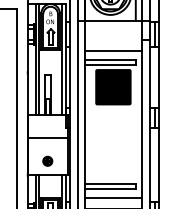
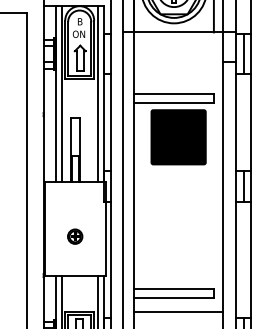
line: (113, 51) -> (178, 80), removed
line: (47, 138) -> (74, 218), removed
part: (47, 160) -> (74, 235), moved

